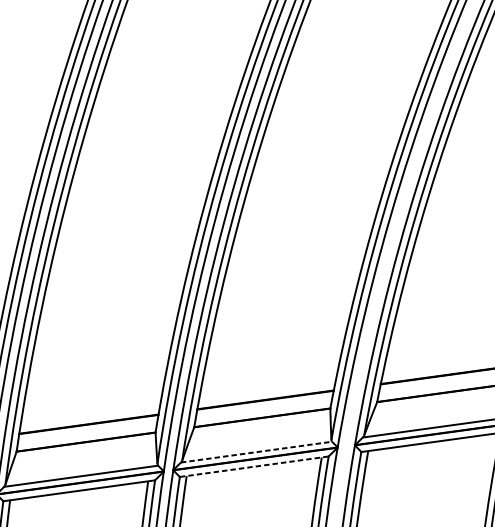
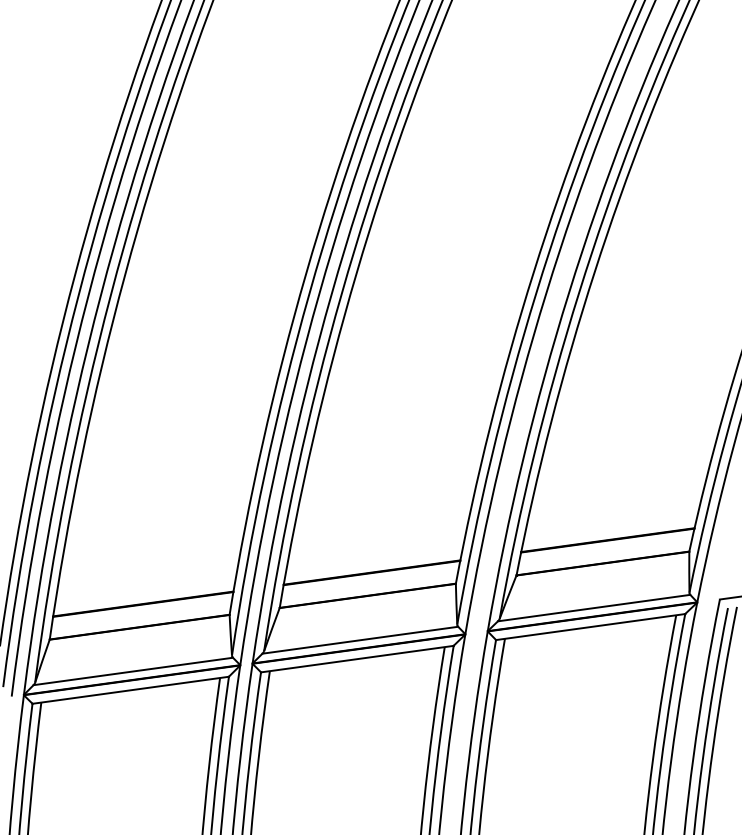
line: (256, 452) -> (360, 640), dashed -> solid
line: (254, 467) -> (357, 659), dashed -> solid

